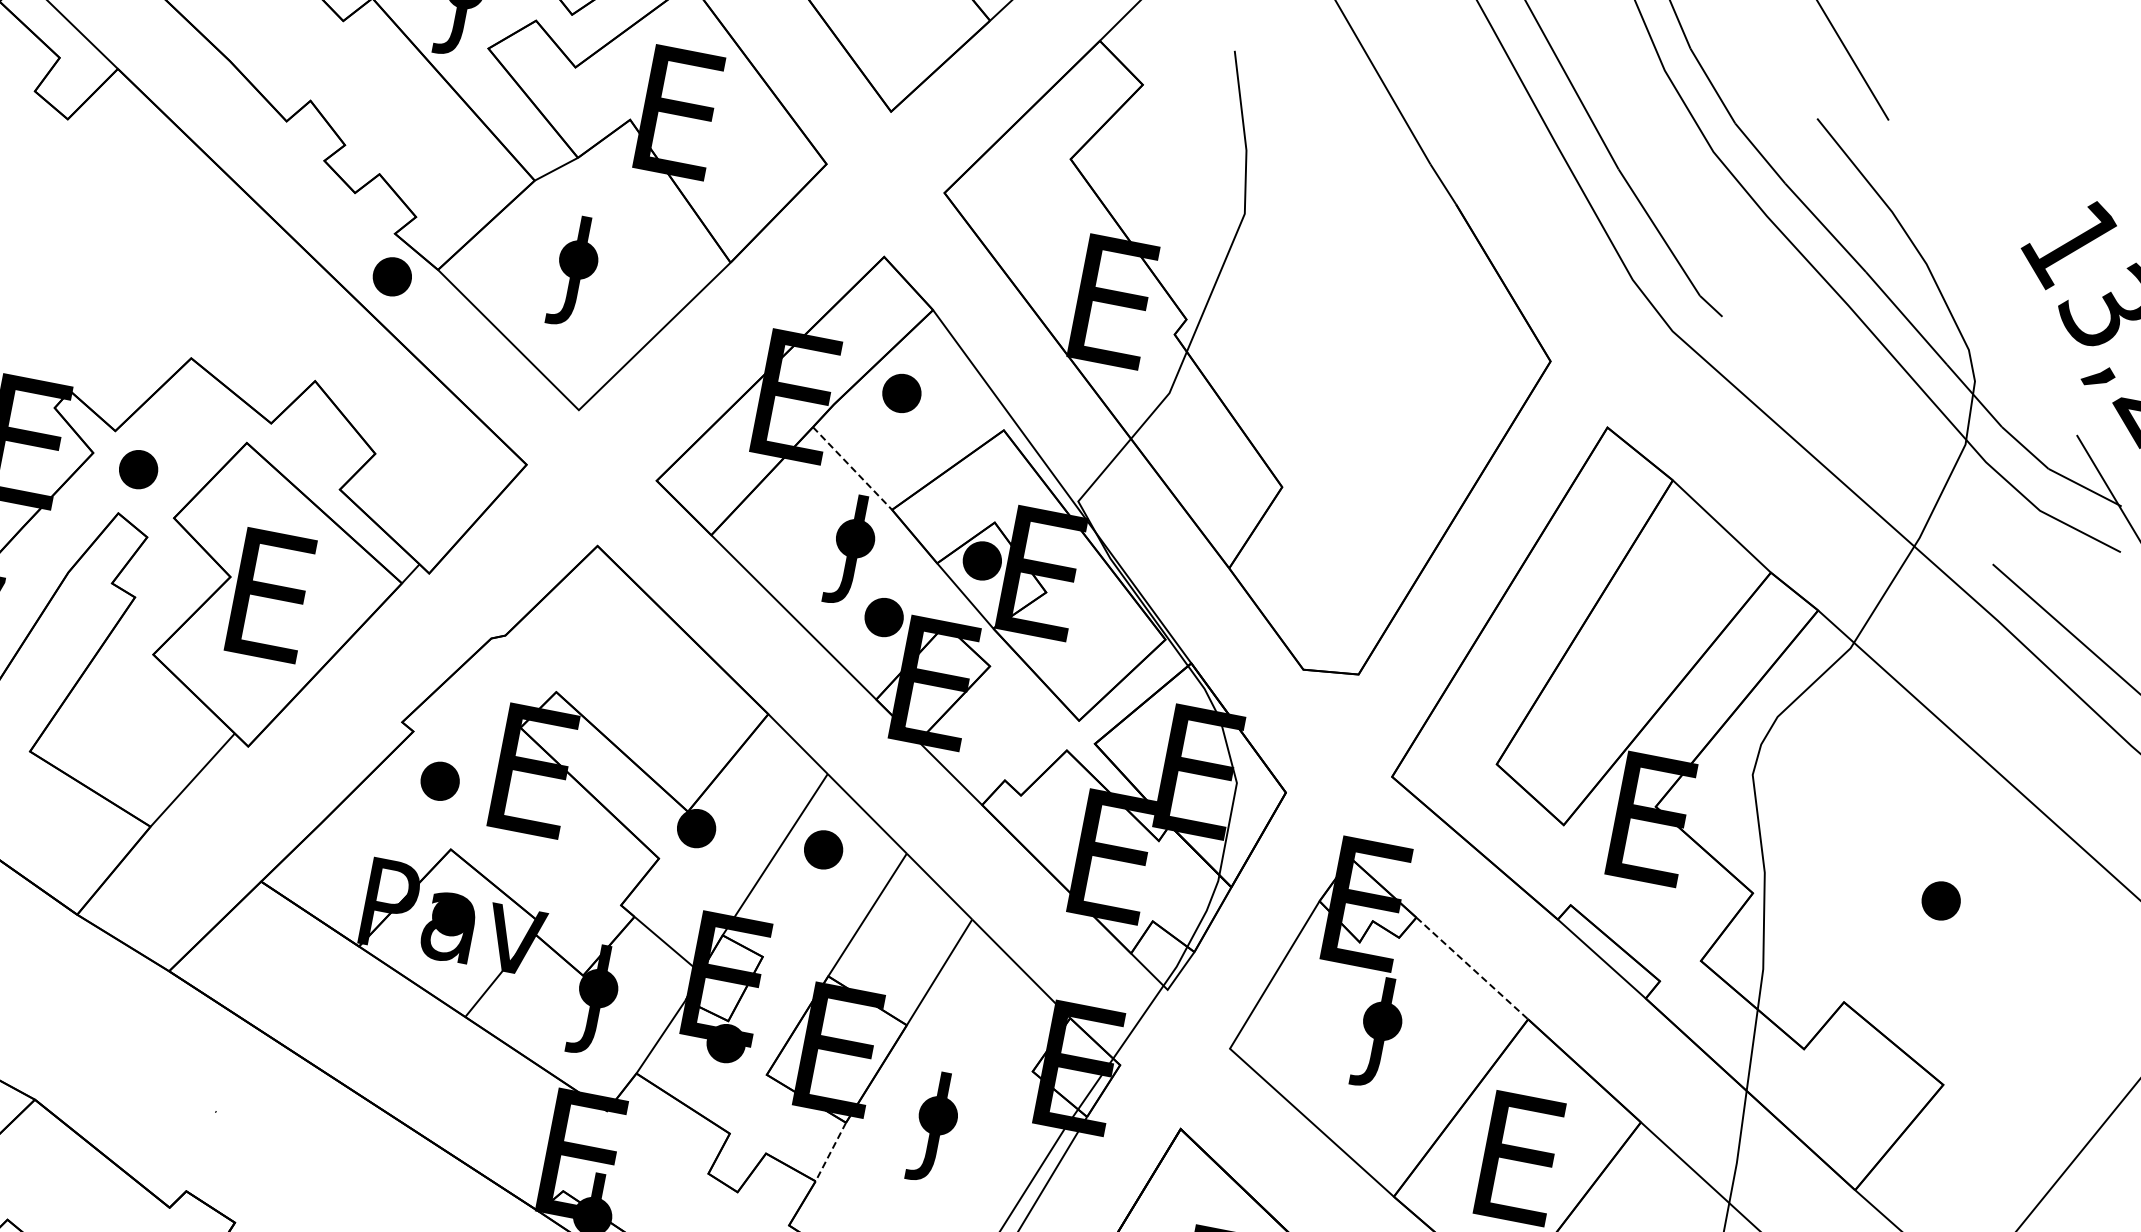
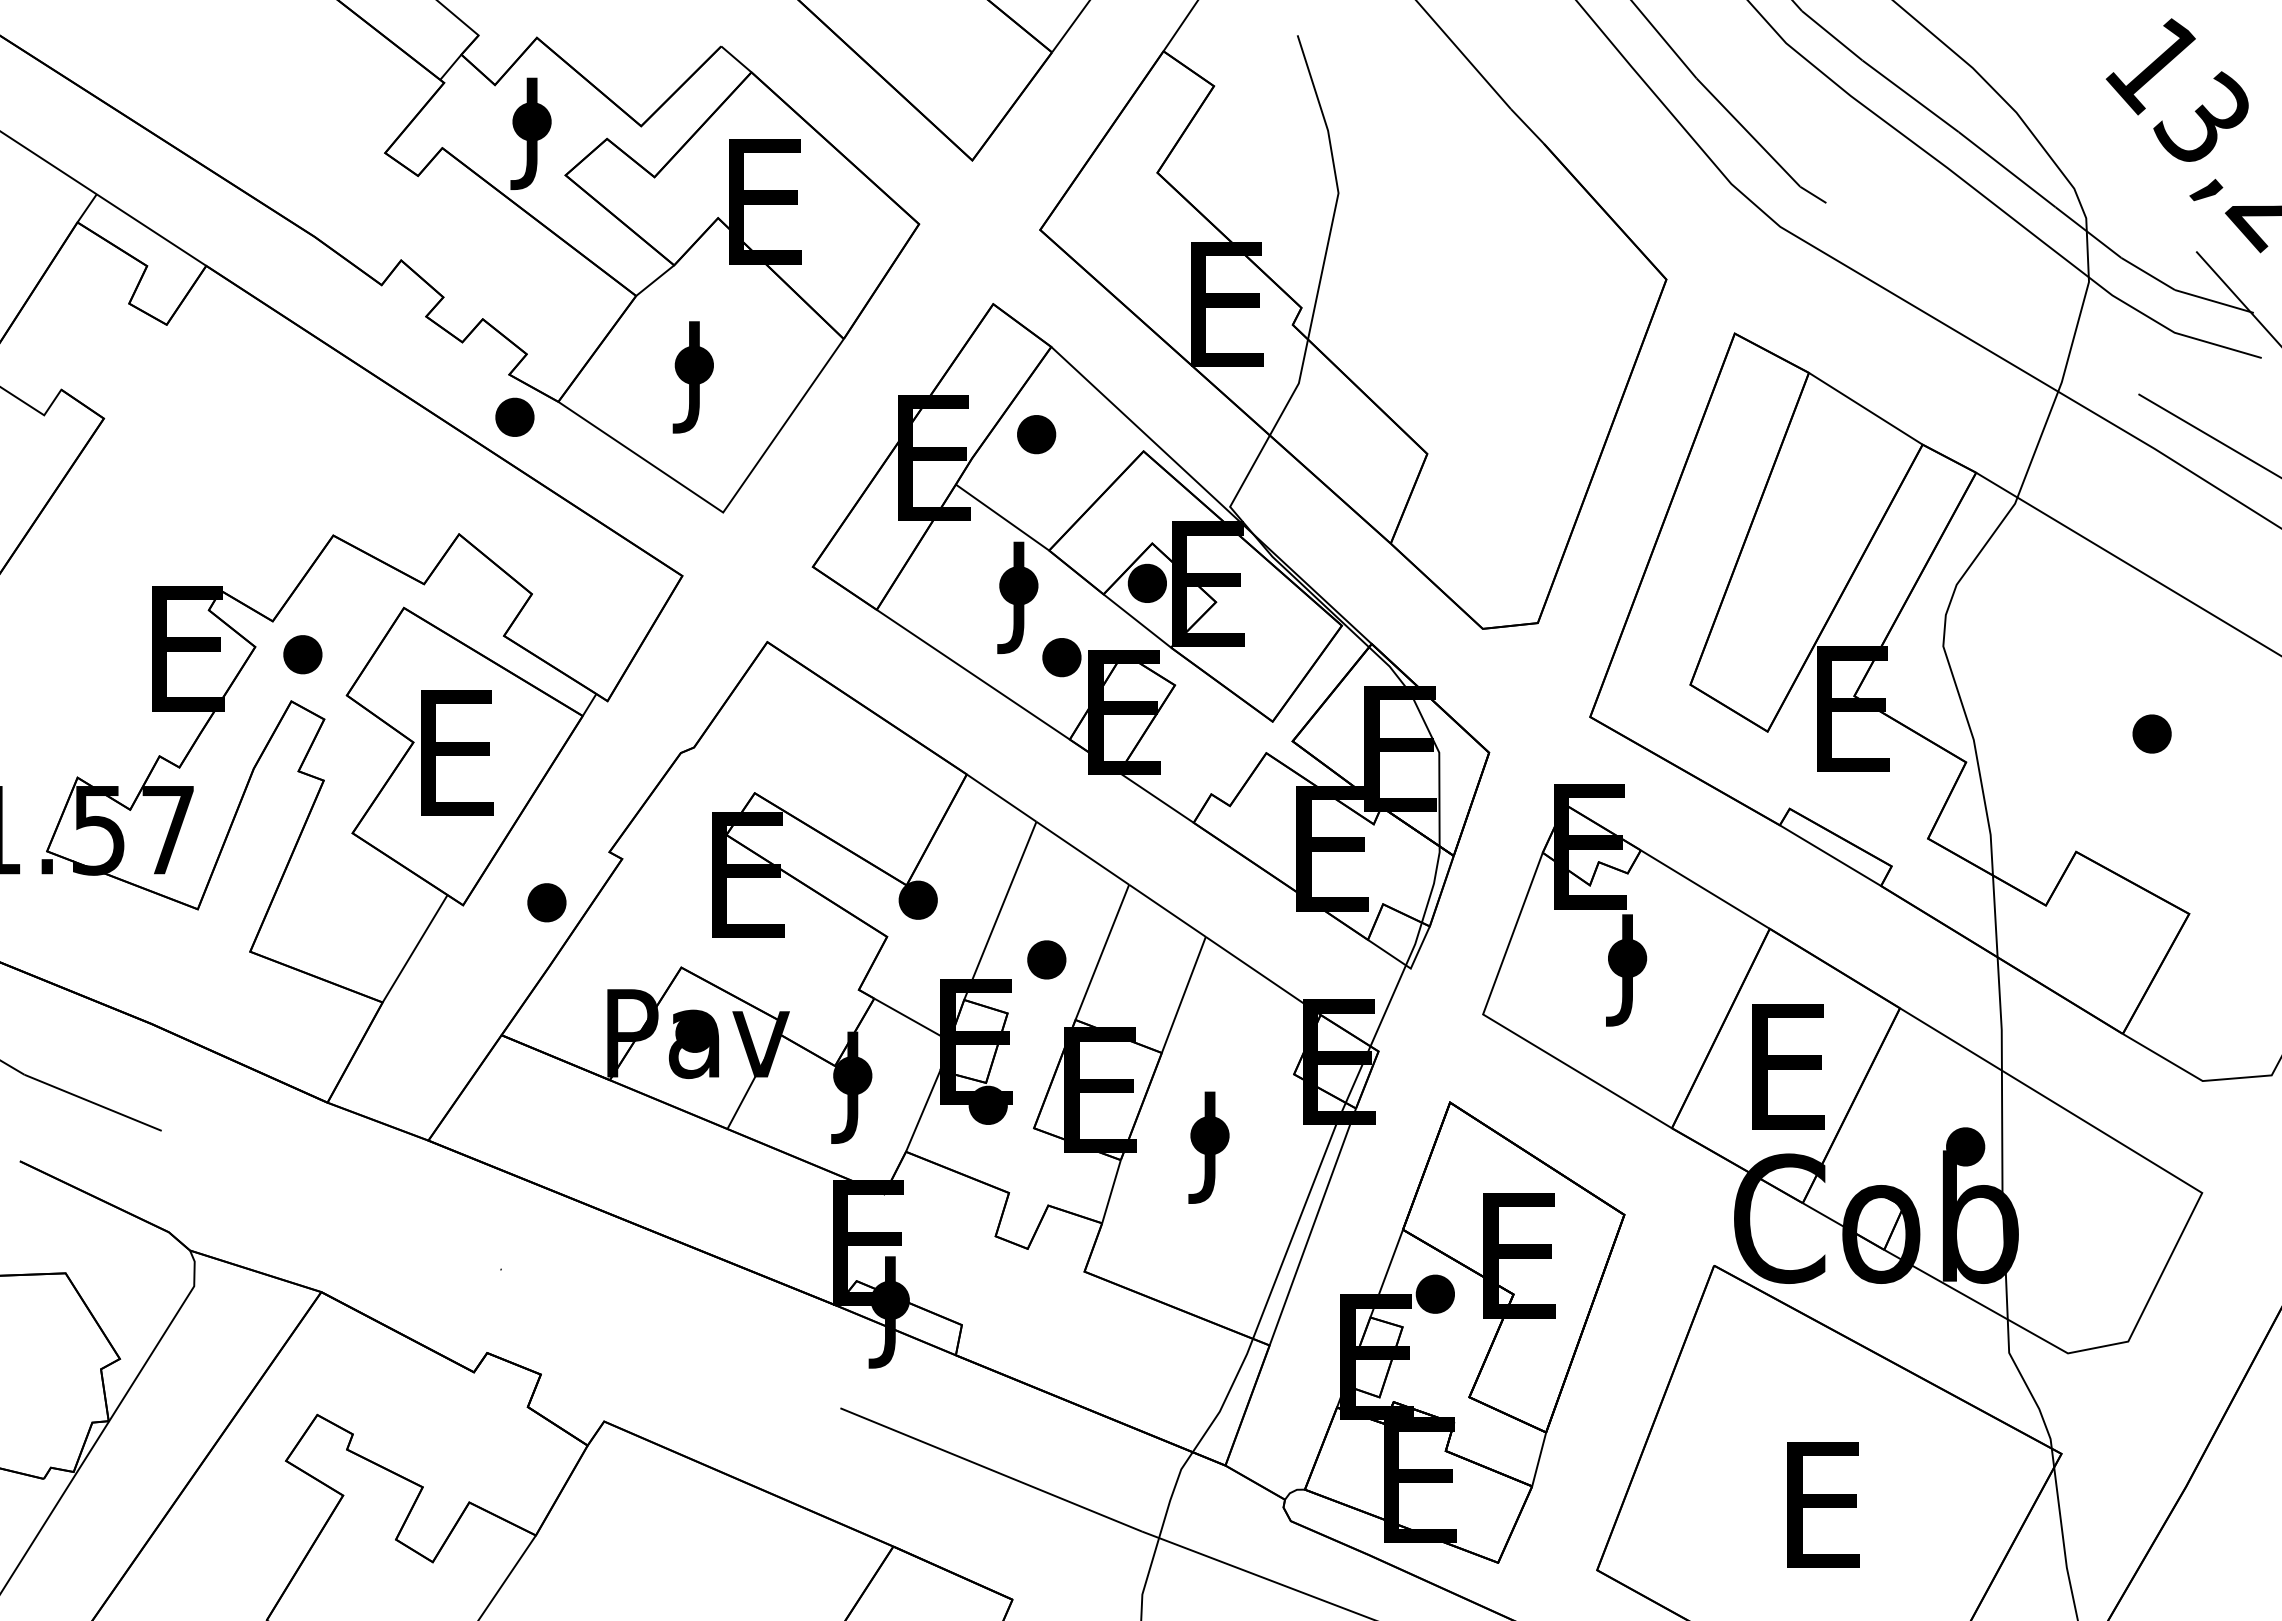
line: (852, 468) -> (1002, 517), dashed -> solid
part: (439, 780) -> (546, 902), moved
part: (823, 849) -> (1046, 959), moved
line: (1472, 968) -> (1705, 889), dashed -> solid
line: (830, 1151) -> (1111, 1191), dashed -> solid

